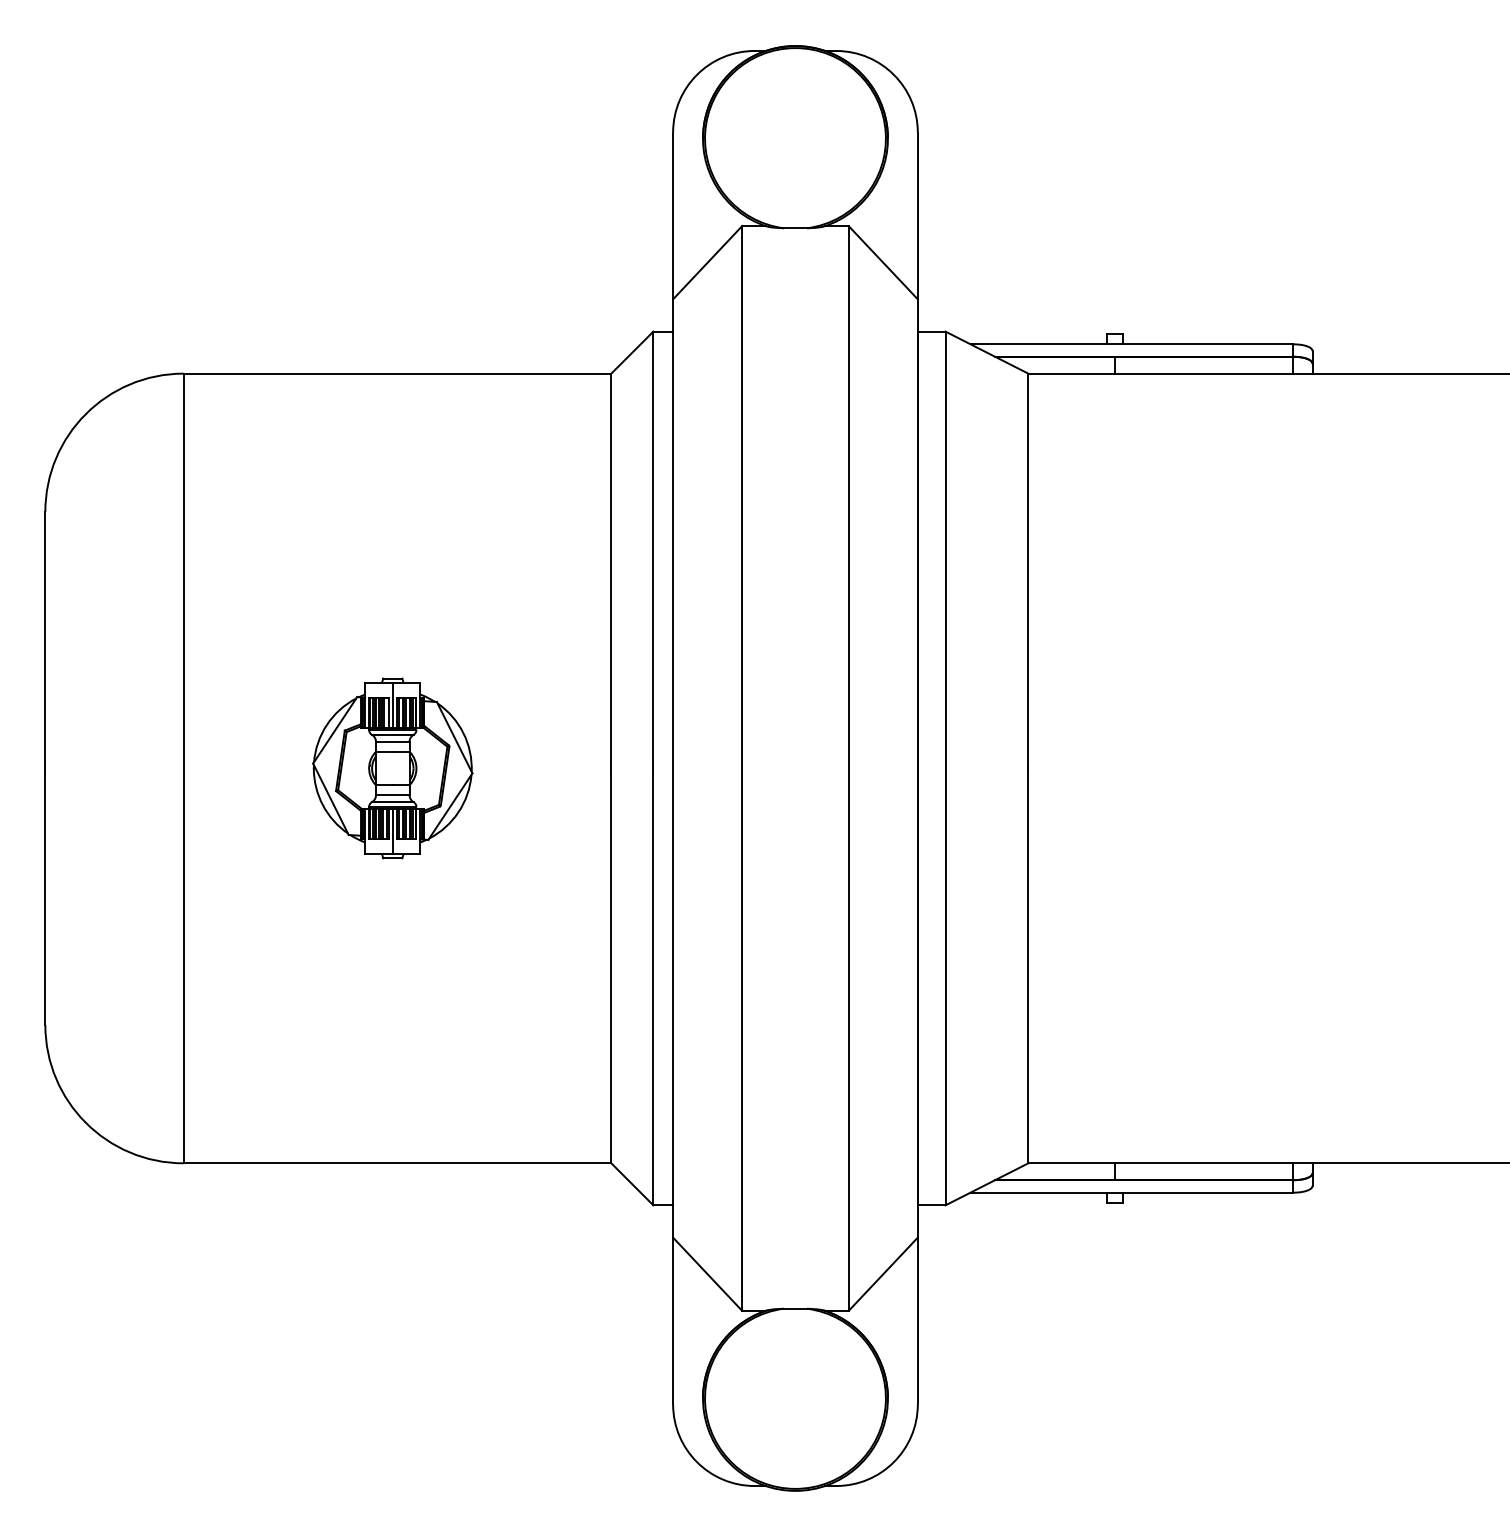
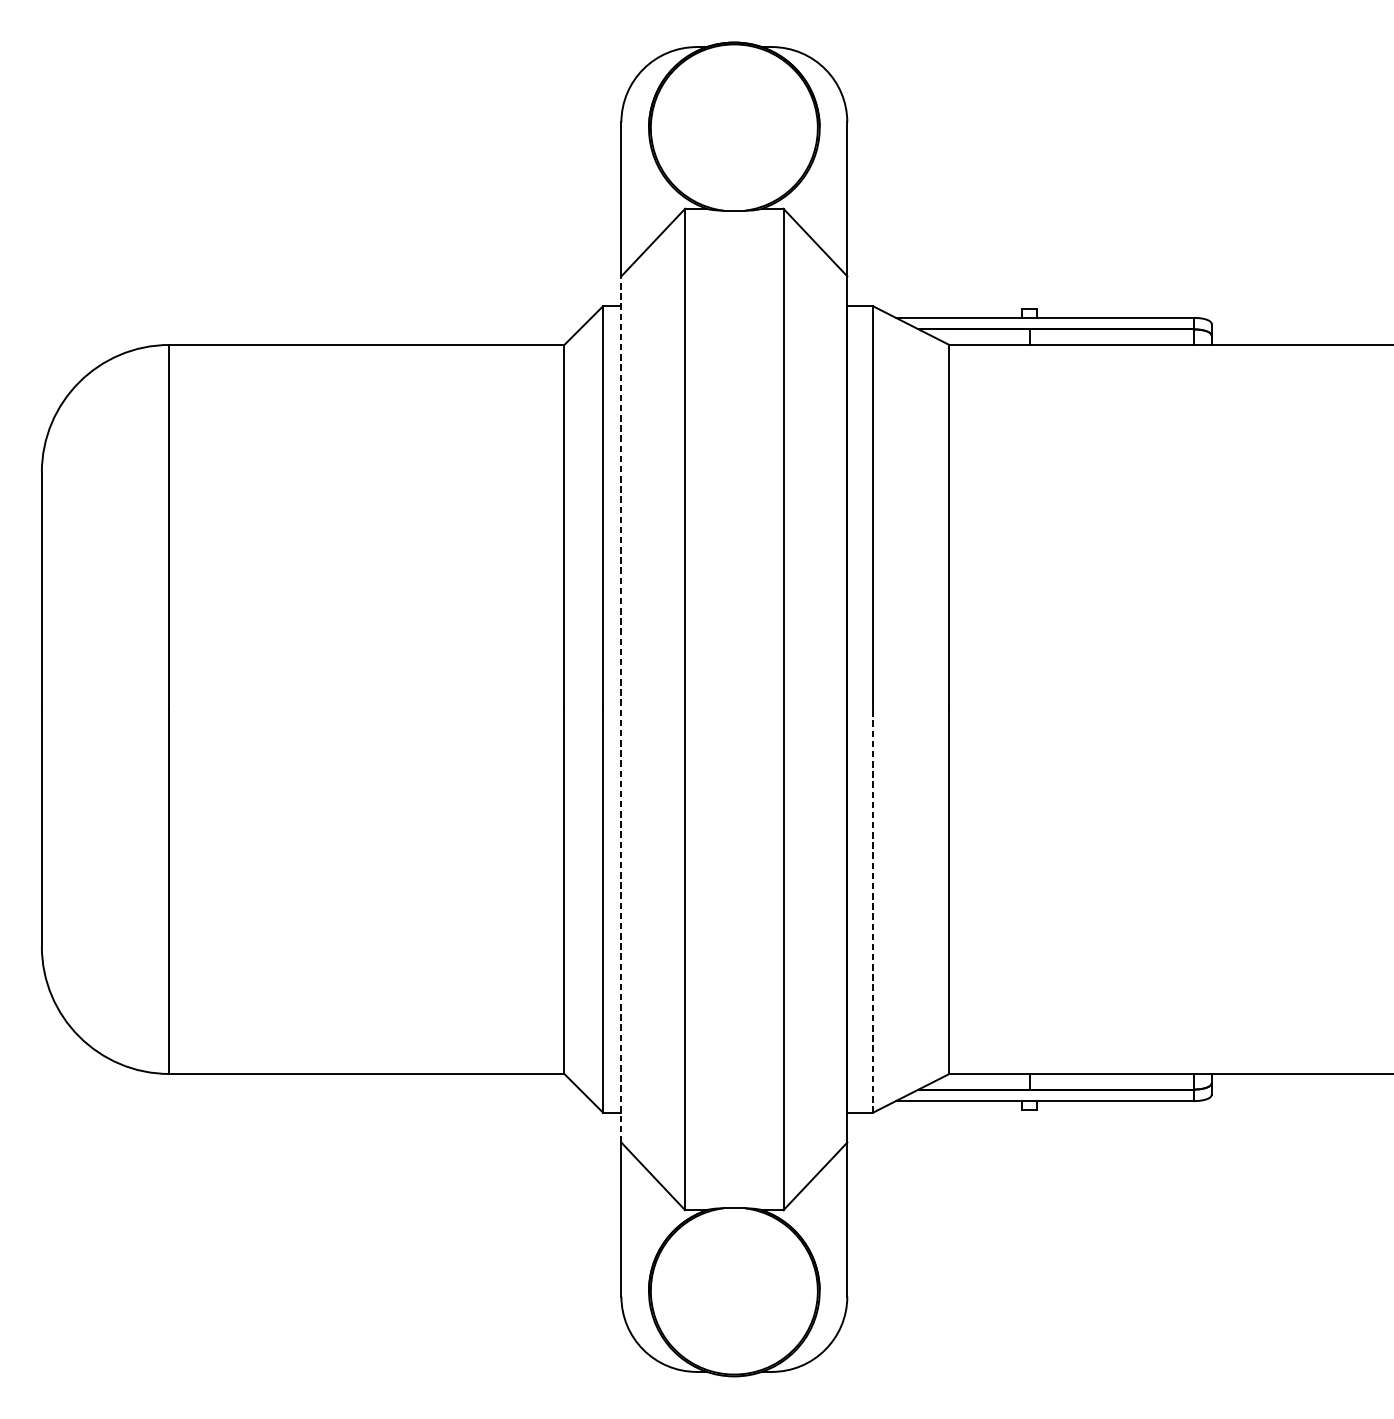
line: (673, 767) -> (621, 708), solid -> dashed
part: (392, 768) -> (362, 709), removed
line: (945, 986) -> (872, 910), solid -> dashed

